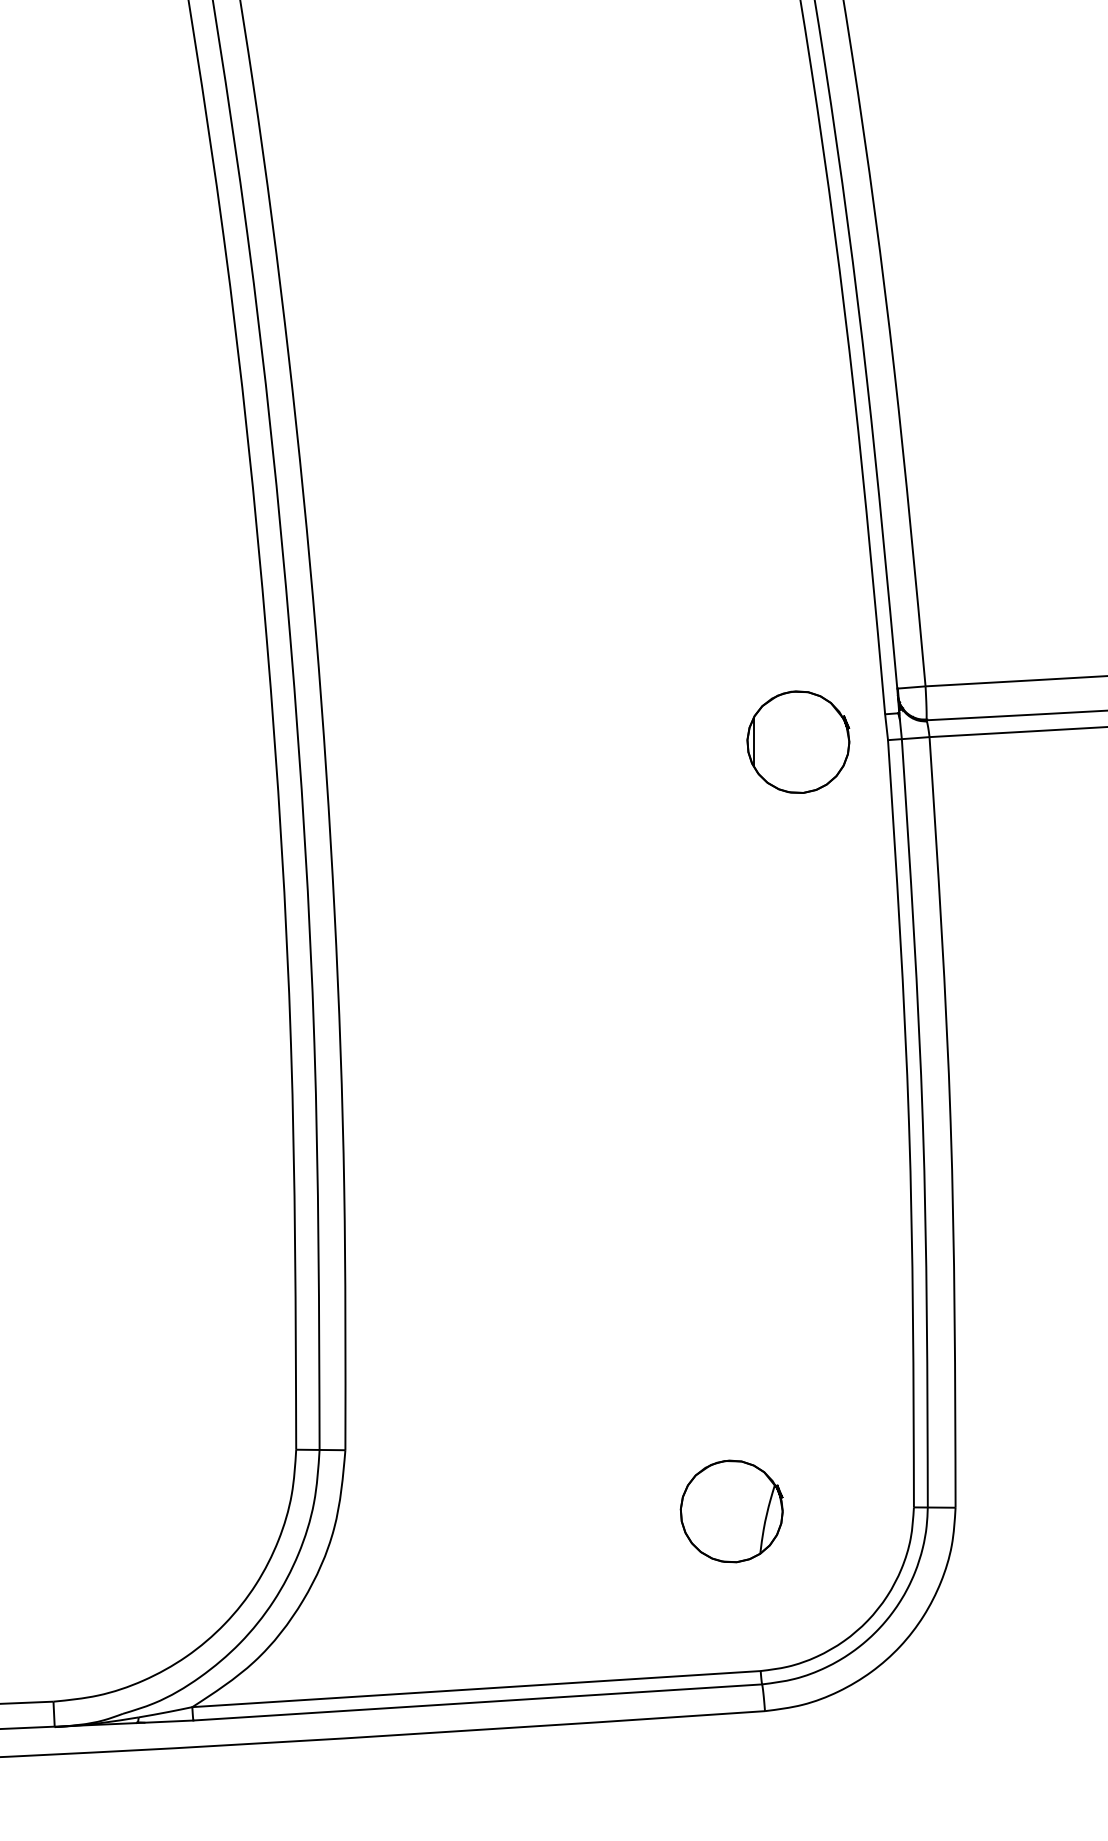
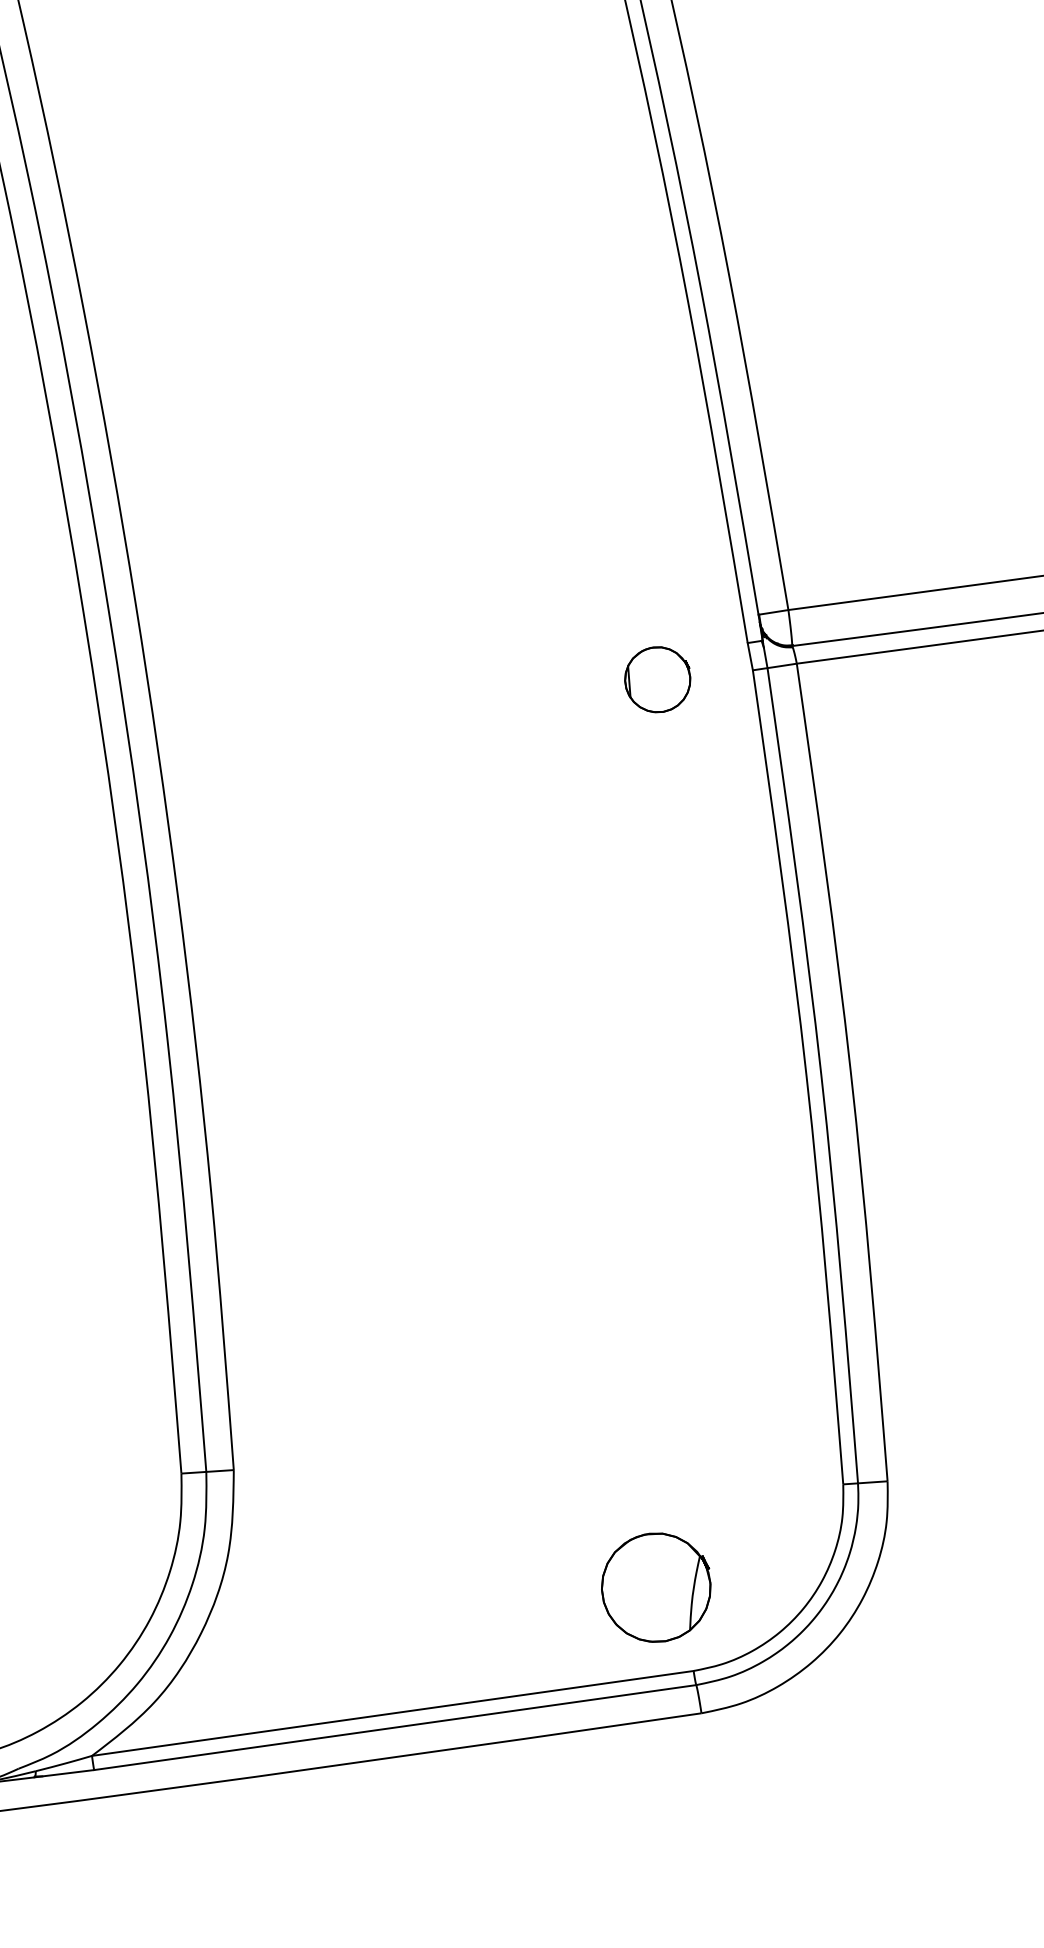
part: (798, 741) -> (657, 679), size x0.6
part: (731, 1511) -> (655, 1587), moved

